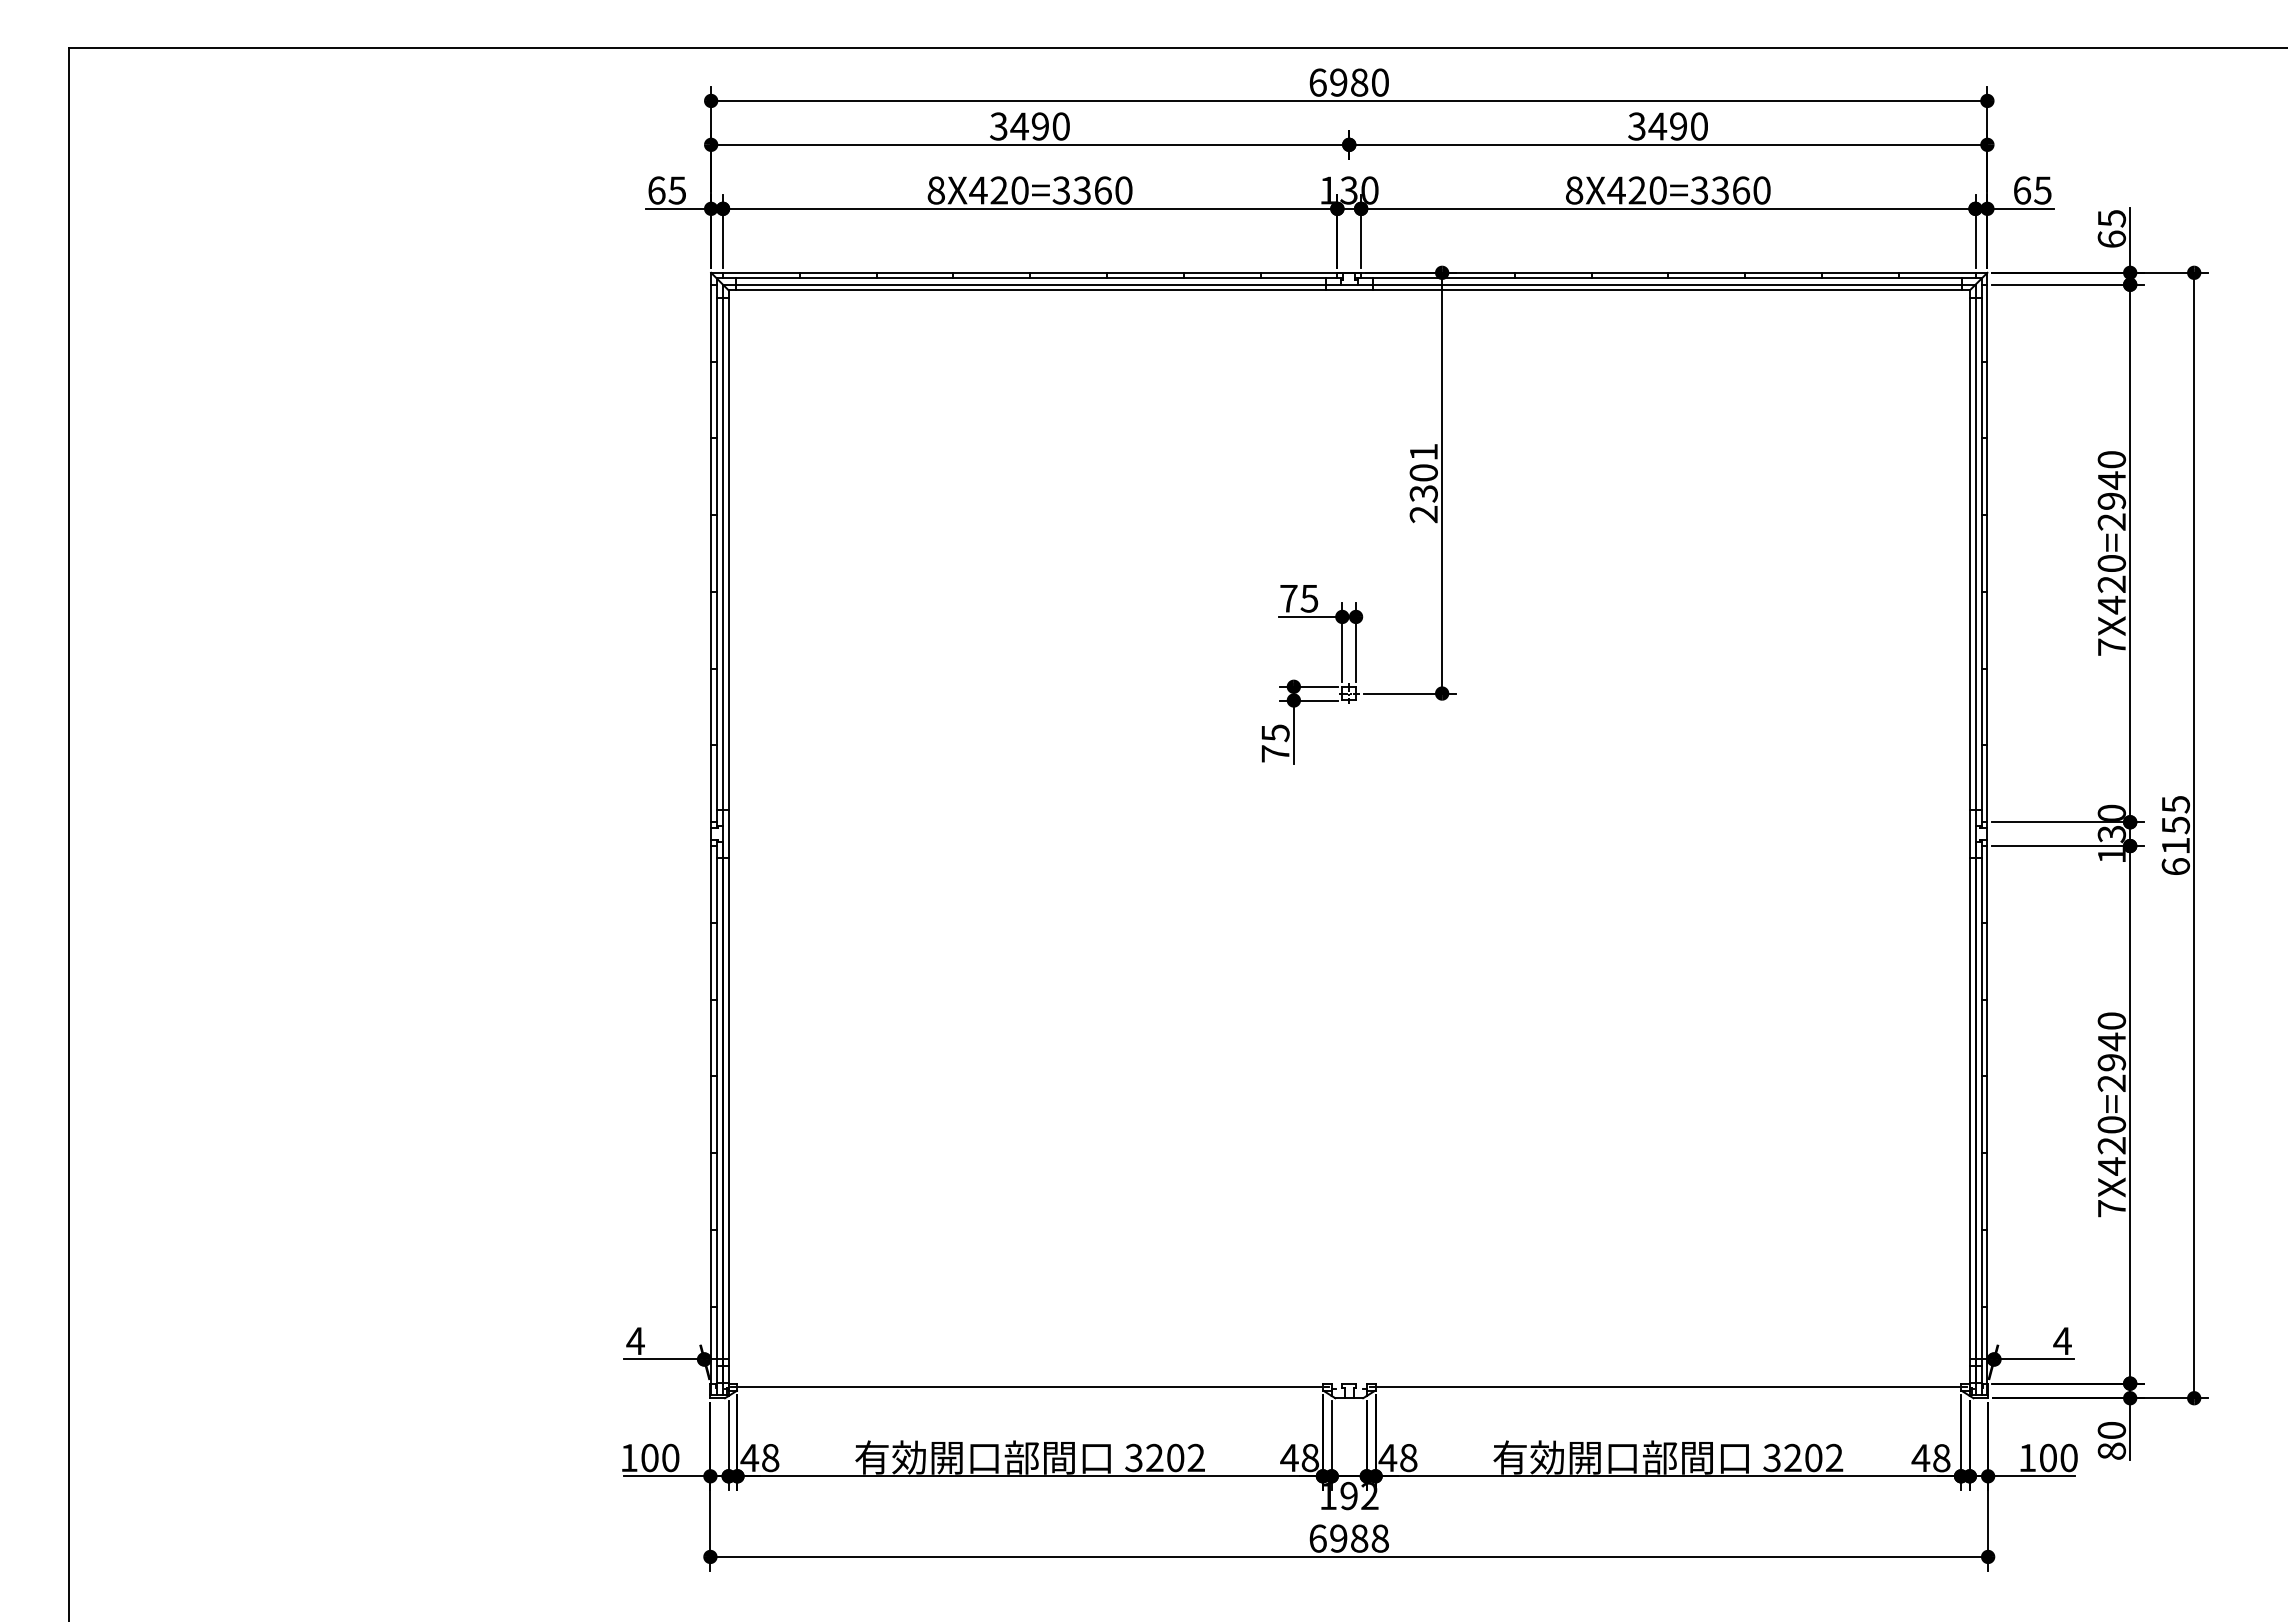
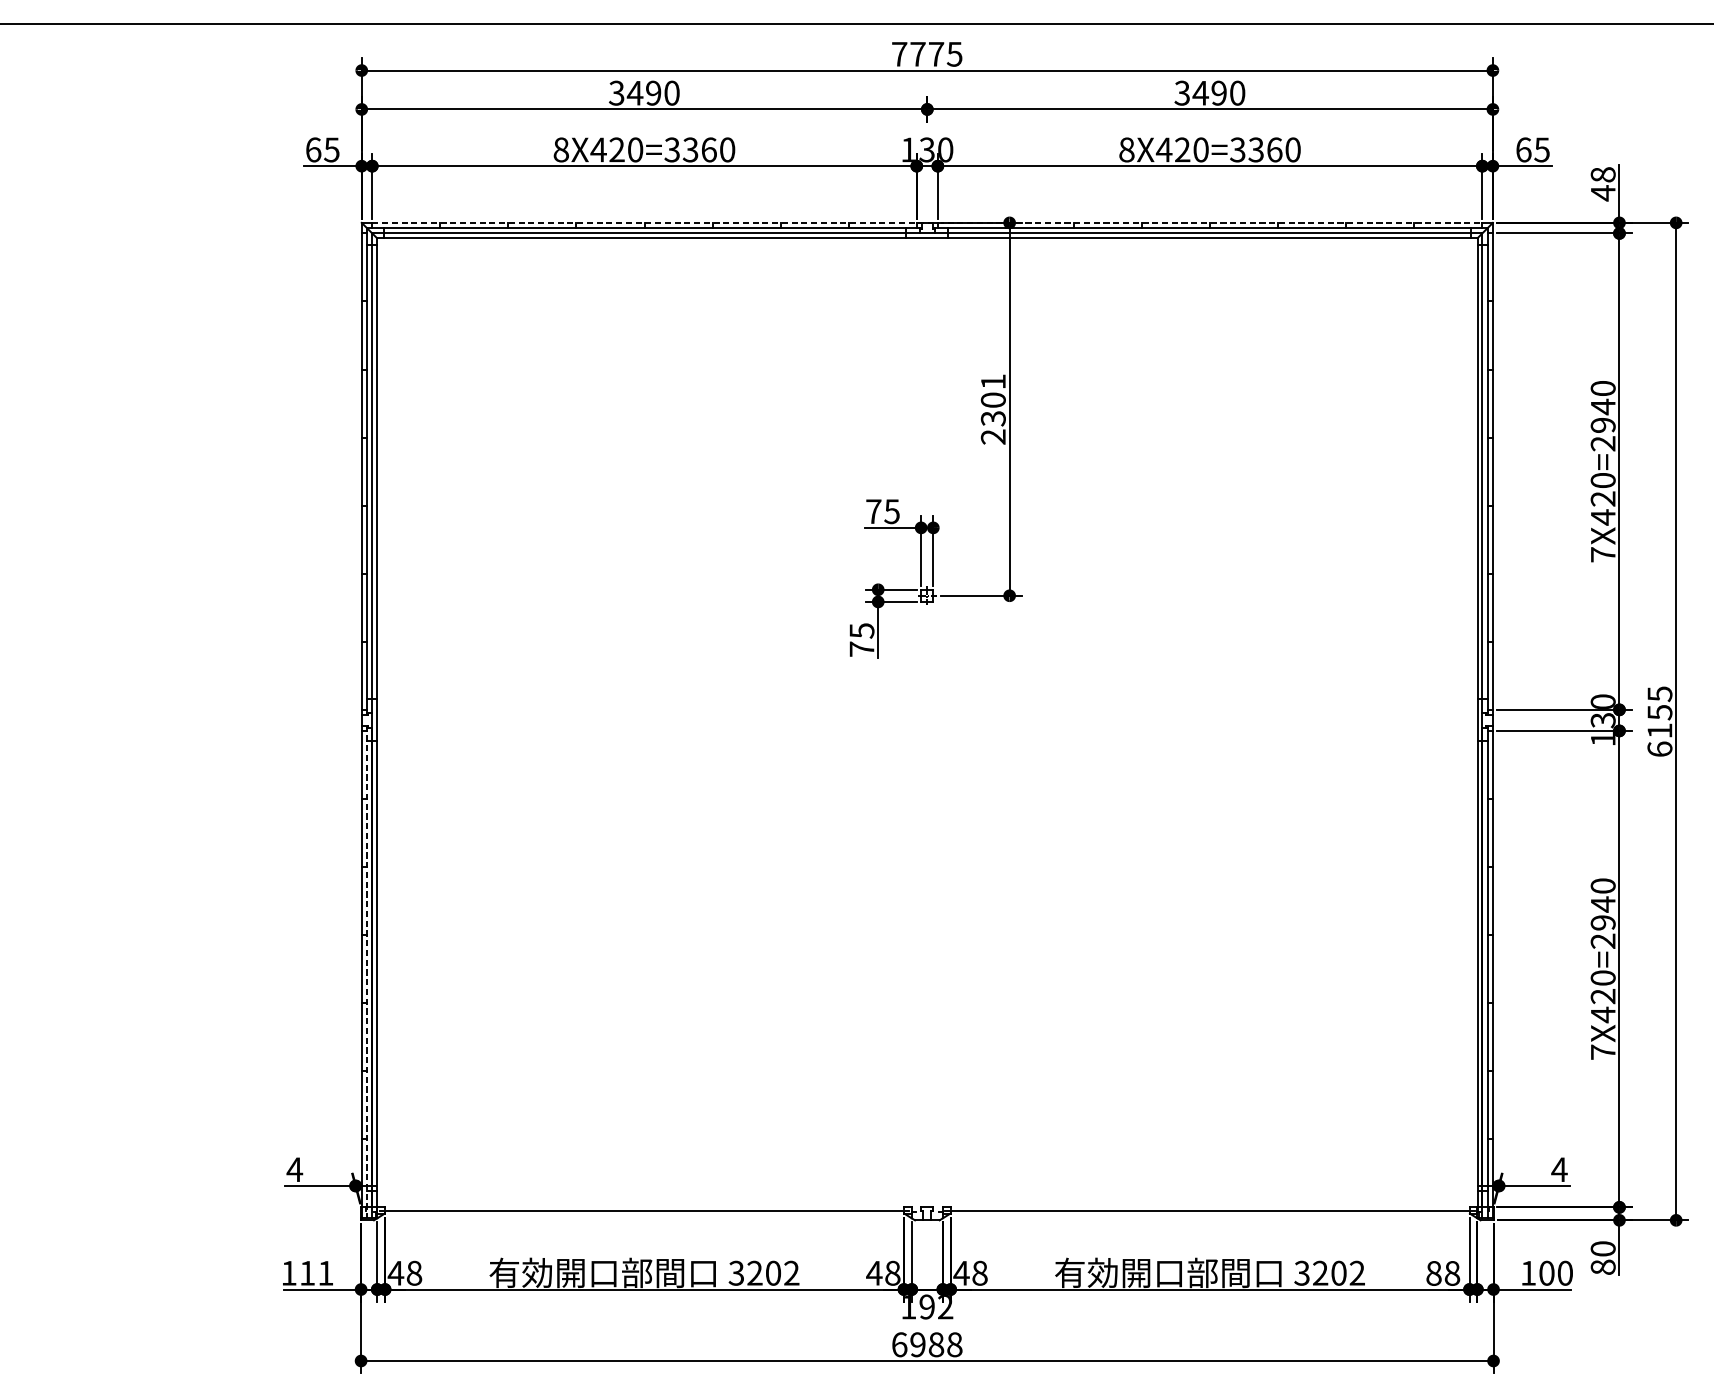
text: (1348, 82) -> (926, 54), 6980 -> 7775
text: (2111, 229) -> (1602, 184), 65 -> 48
line: (1349, 272) -> (927, 222), solid -> dashed
line: (716, 1117) -> (366, 971), solid -> dashed
text: (660, 1457) -> (316, 1272), 100 -> 111
text: (1920, 1458) -> (1433, 1273), 48 -> 88

